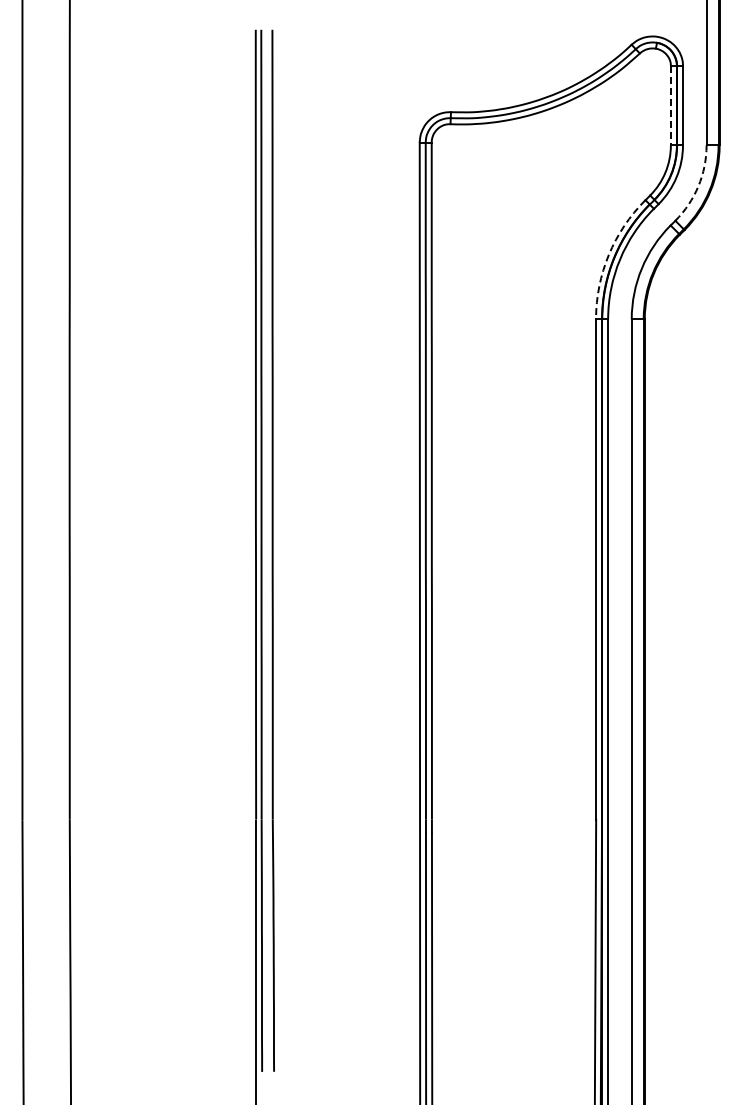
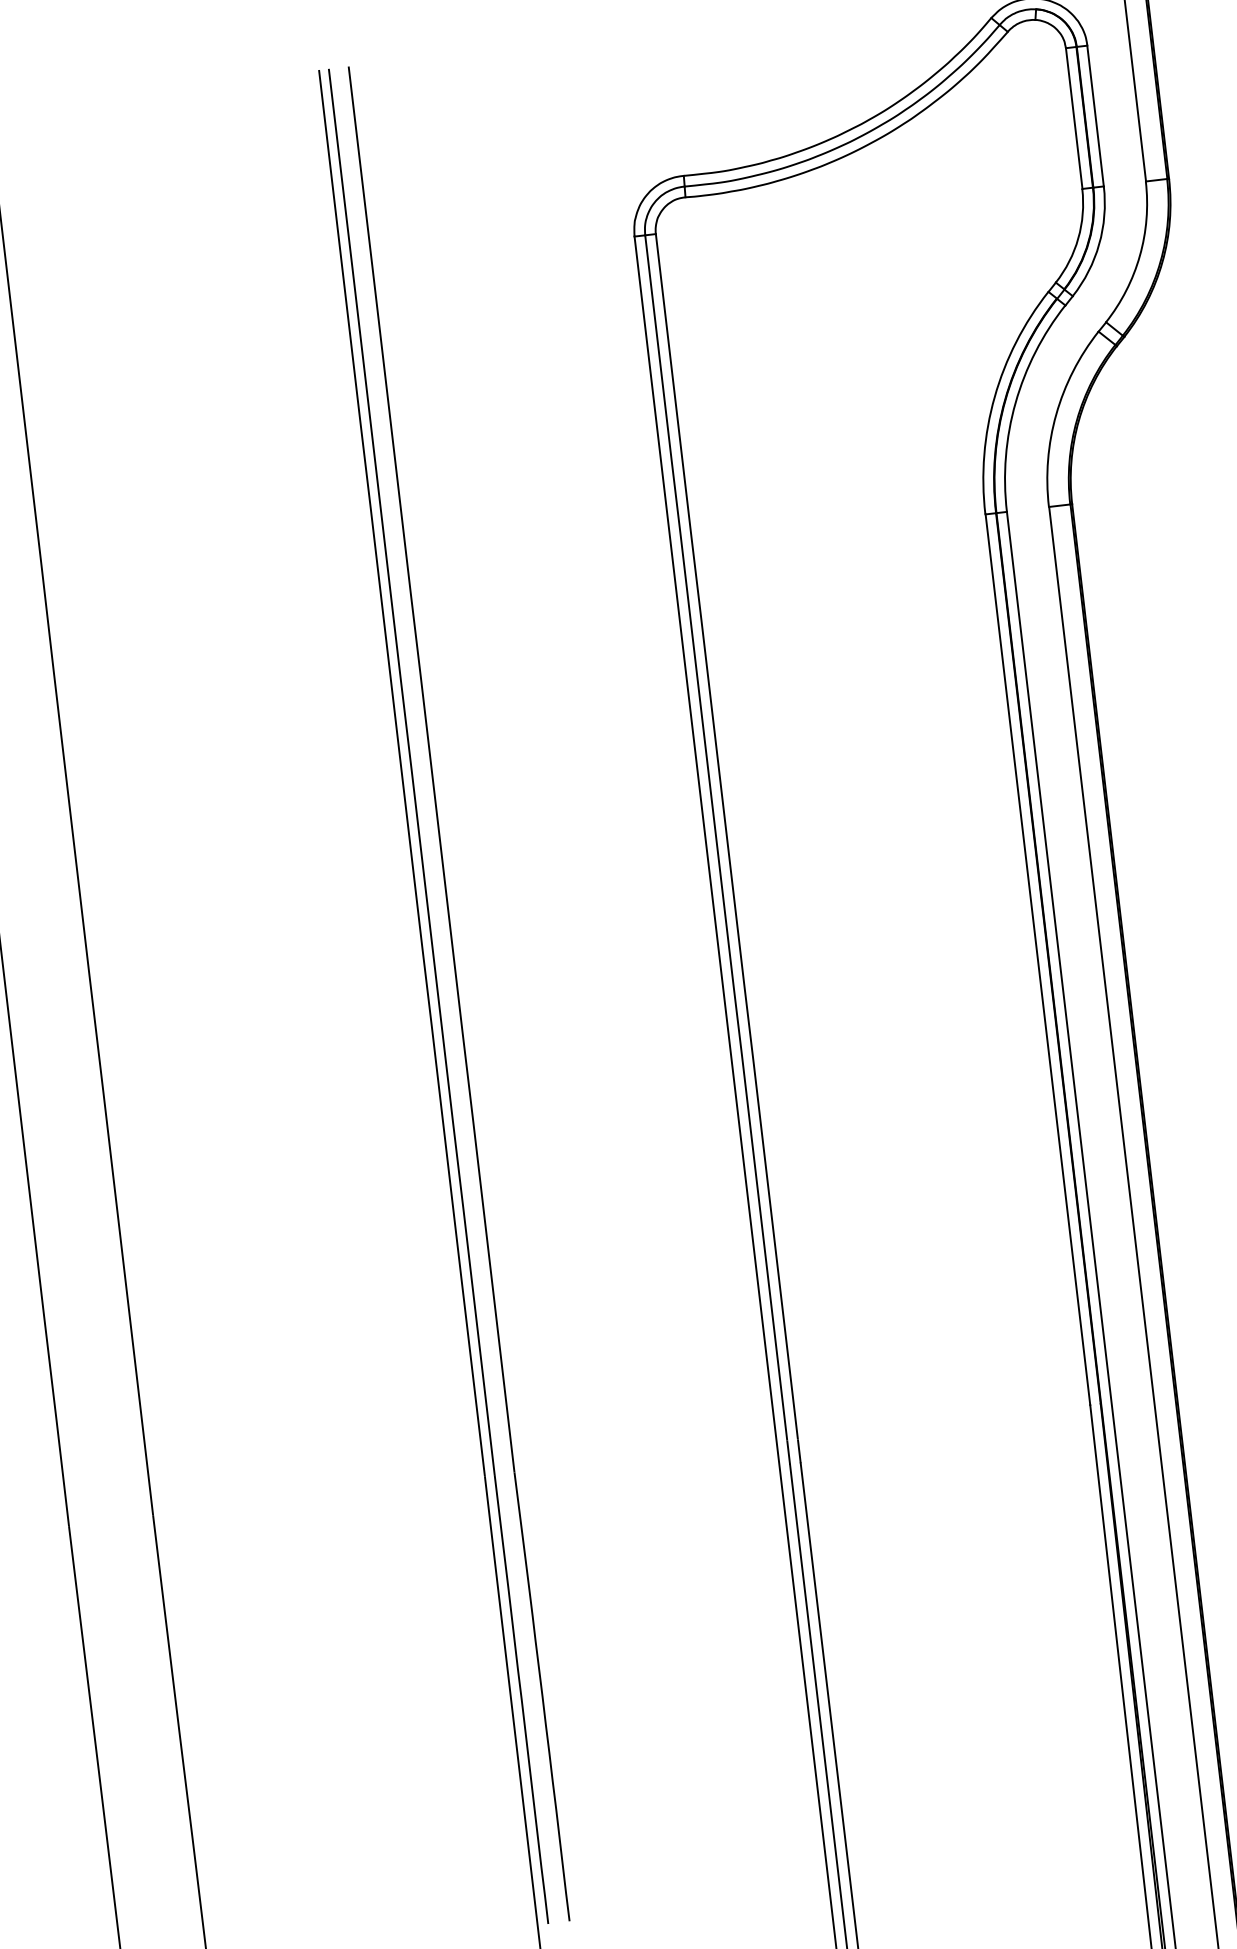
line: (671, 105) -> (1075, 117), dashed -> solid
arc: (698, 186) -> (1140, 256), dashed -> solid
arc: (608, 254) -> (994, 396), dashed -> solid

